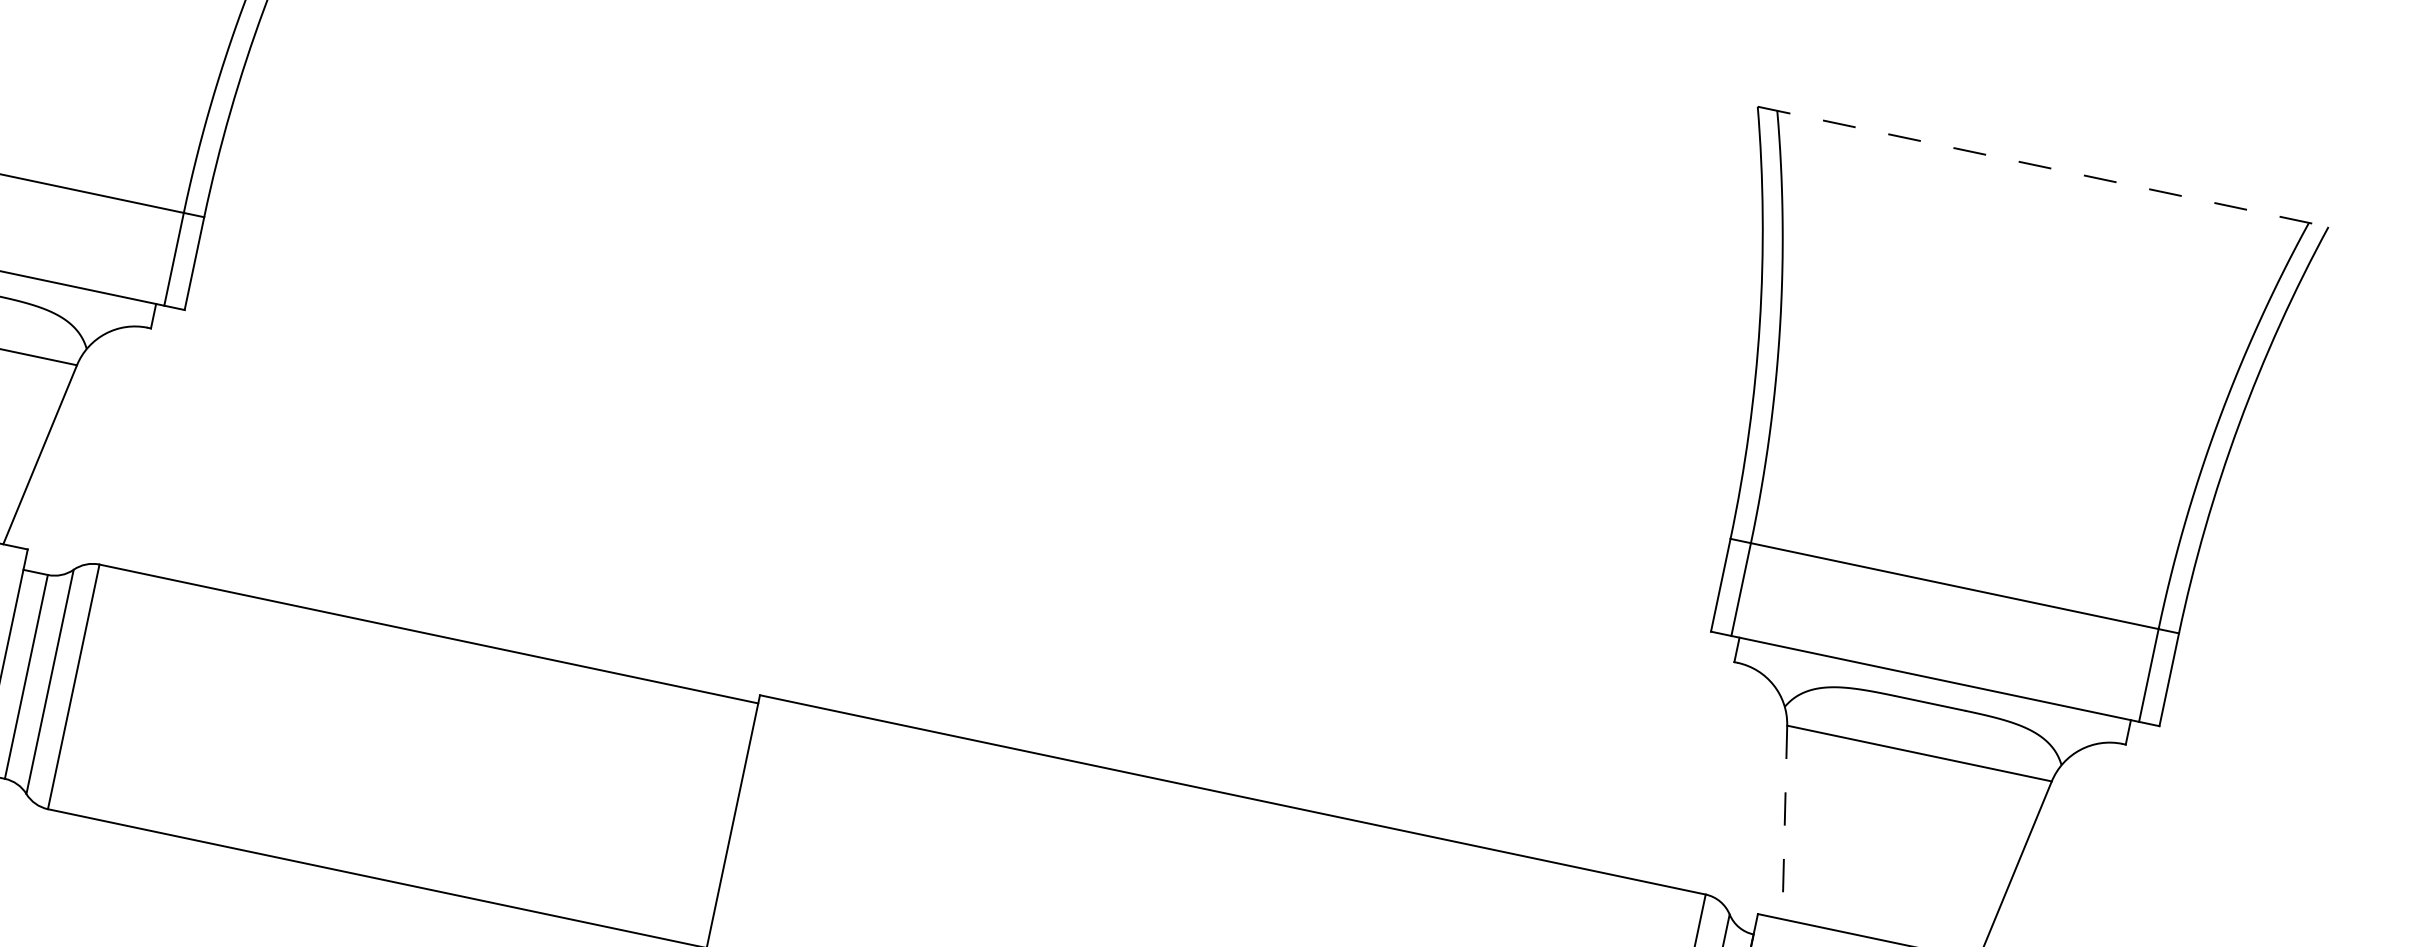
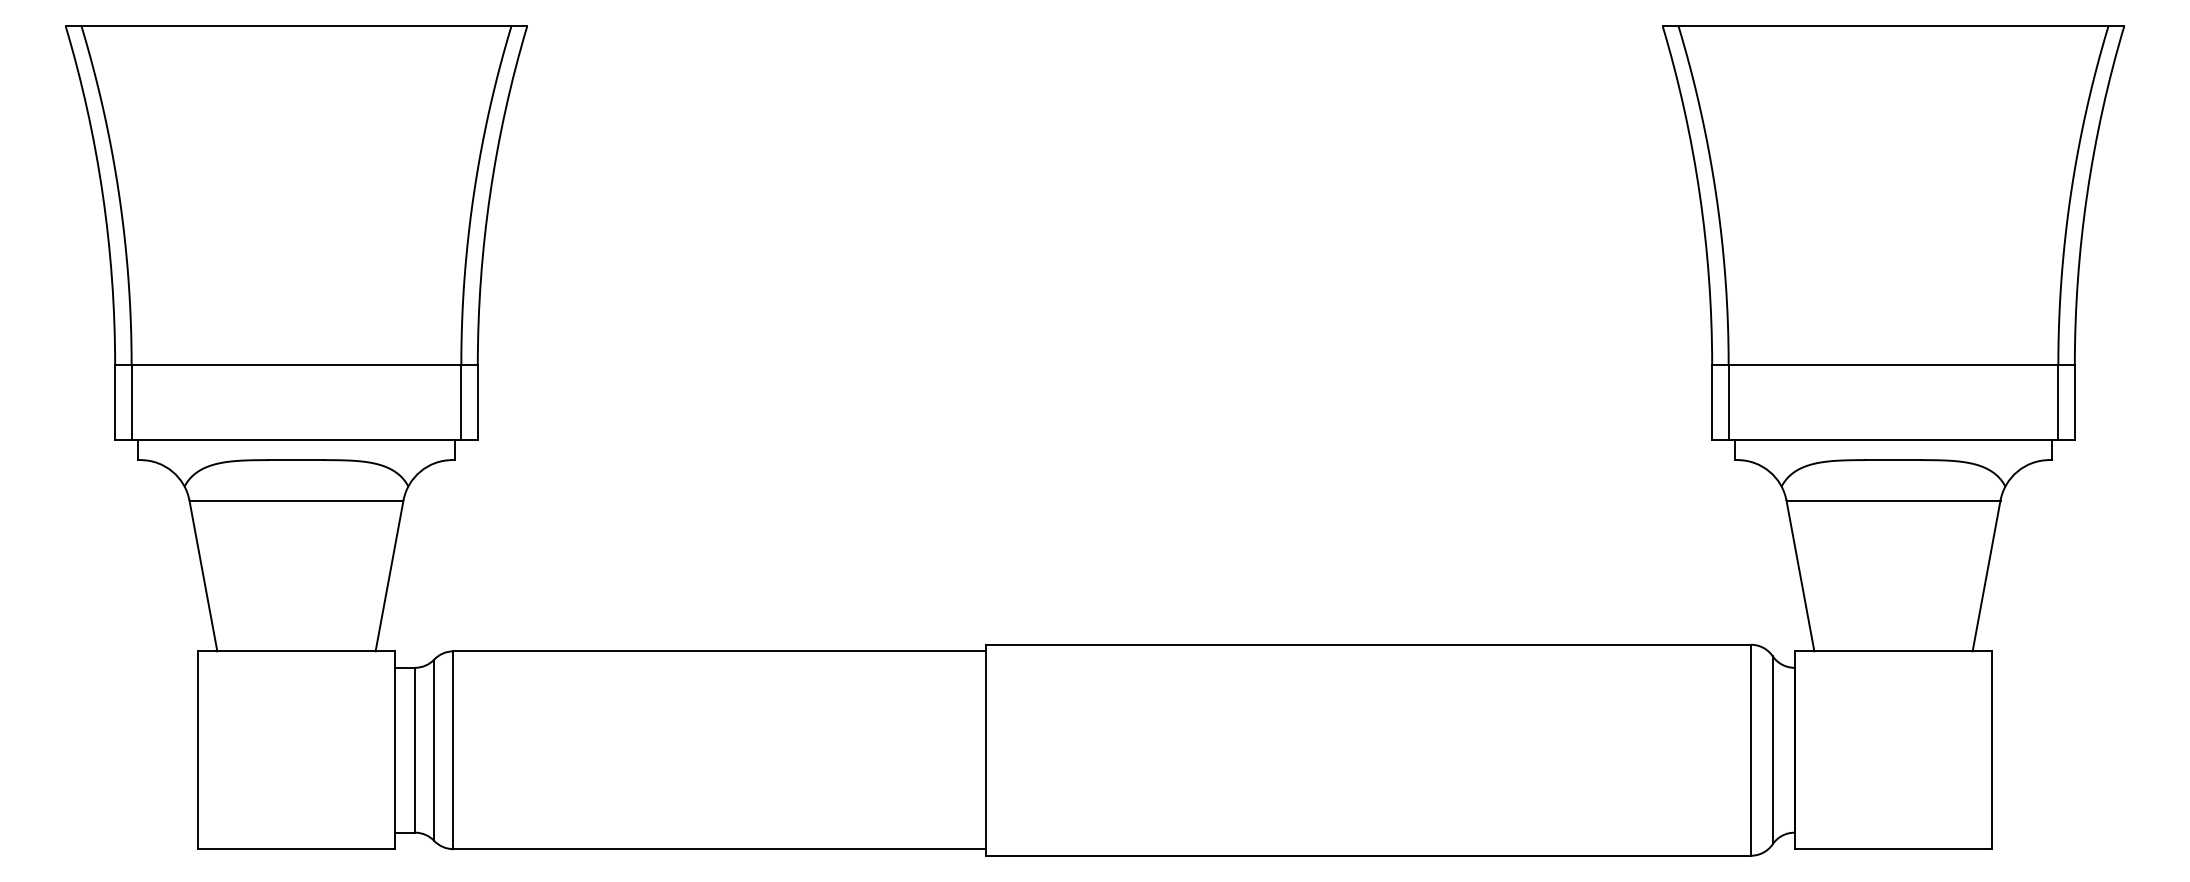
line: (2043, 167) -> (1893, 26), dashed -> solid
line: (1784, 823) -> (1800, 576), dashed -> solid

